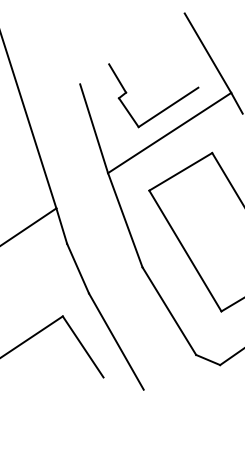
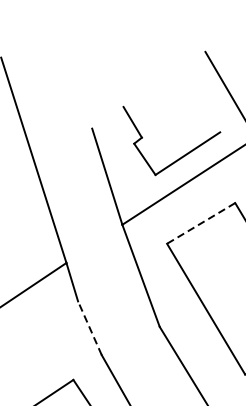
line: (180, 171) -> (200, 223), solid -> dashed
line: (77, 268) -> (89, 328), solid -> dashed

